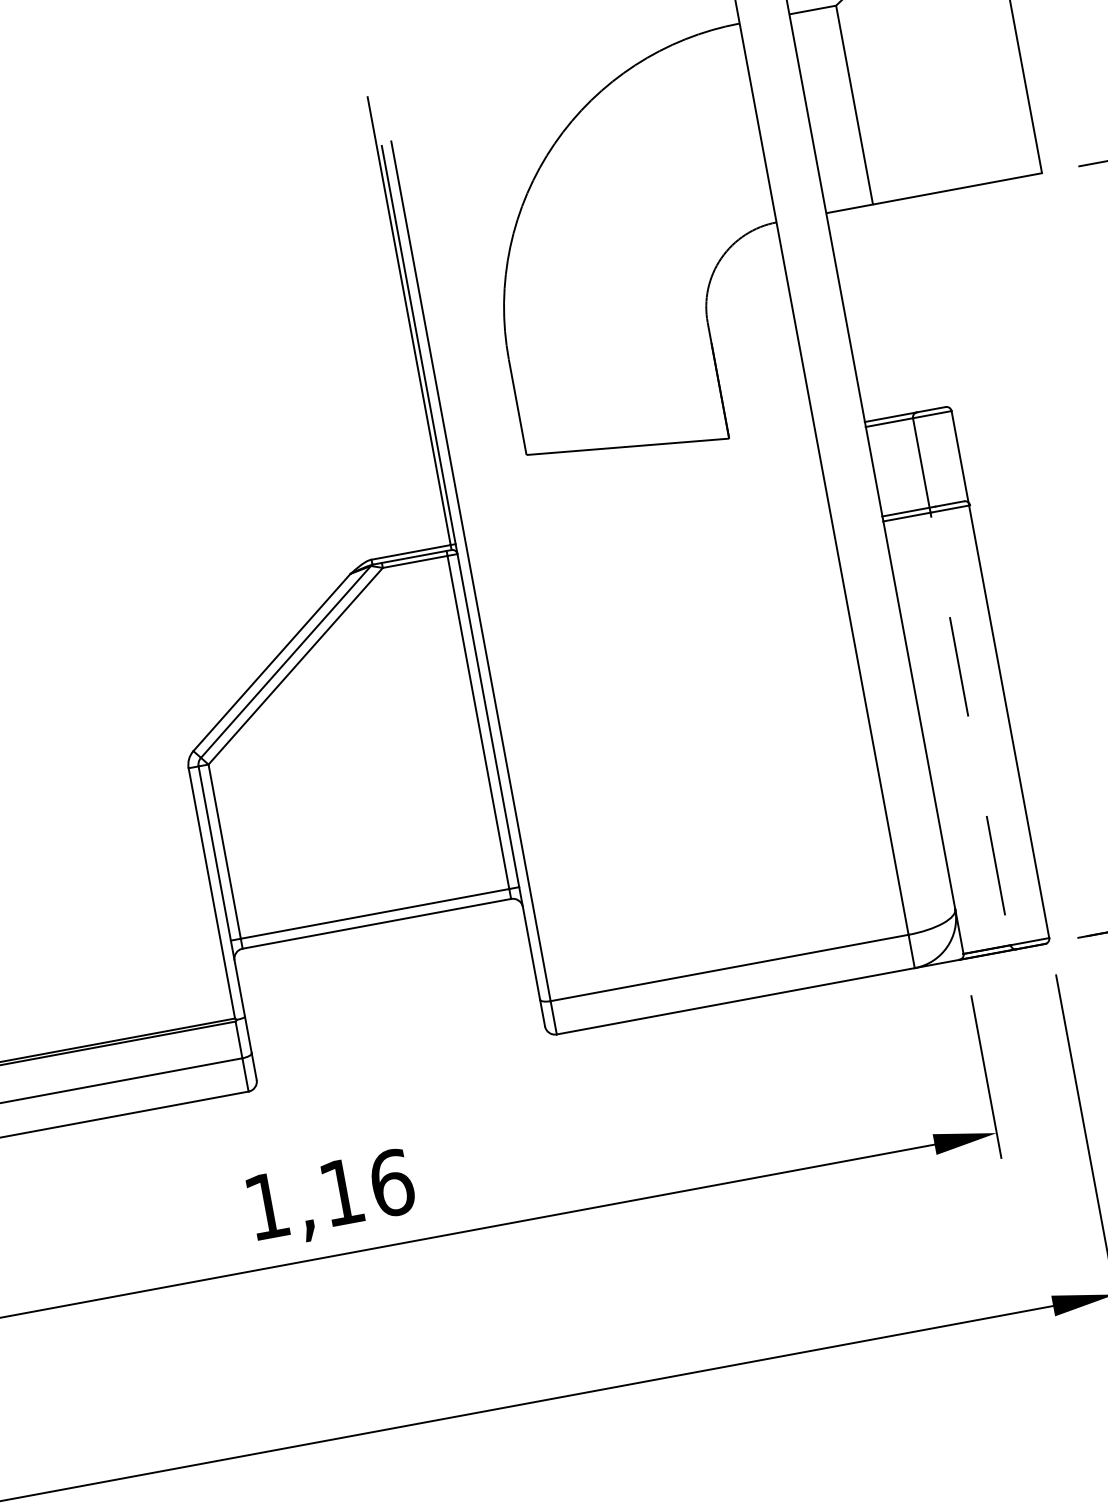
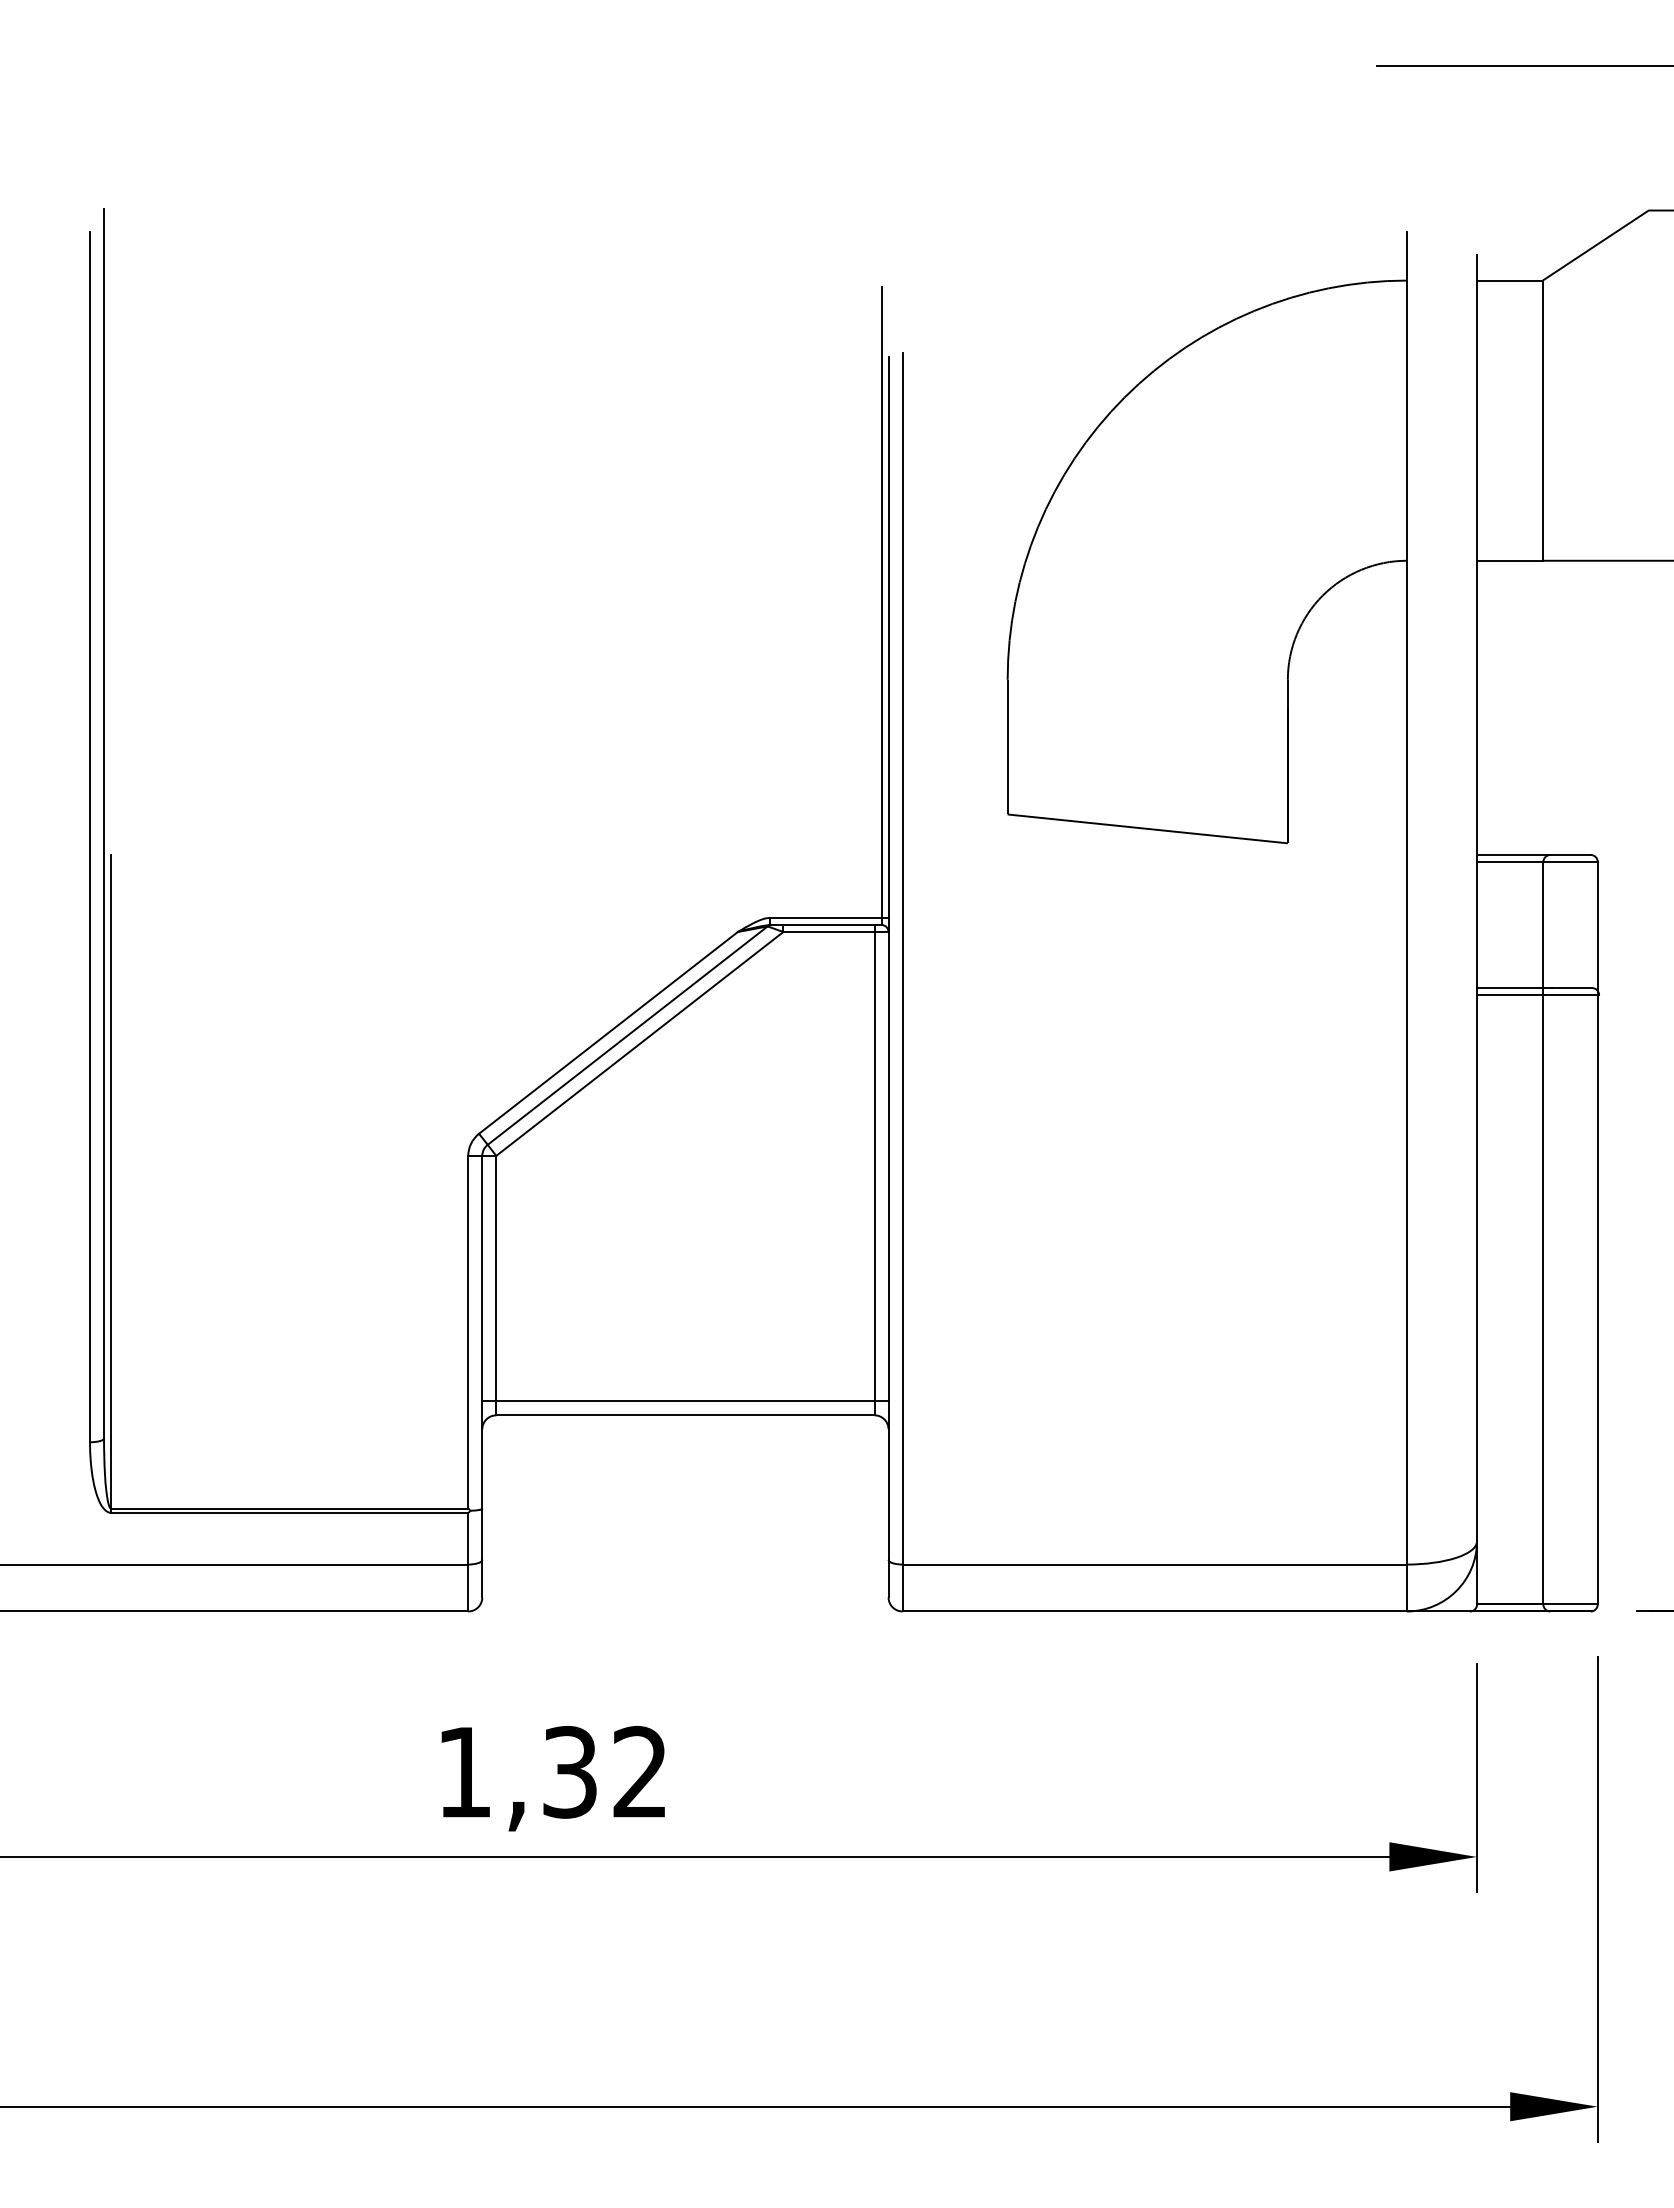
line: (961, 681) -> (1543, 1233), dashed -> solid
text: (367, 1187) -> (605, 1771), 1,16 -> 1,32

